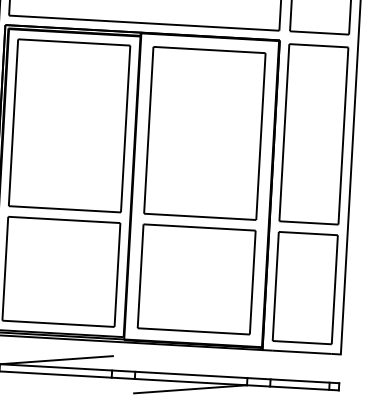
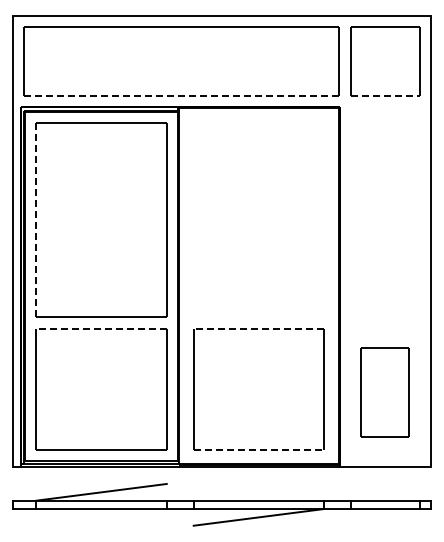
line: (144, 23) -> (181, 96), solid -> dashed
line: (319, 33) -> (385, 96), solid -> dashed
line: (13, 122) -> (36, 219), solid -> dashed
part: (204, 133) -> (258, 219), removed
part: (314, 133) -> (385, 213), removed
line: (64, 220) -> (101, 329), solid -> dashed
line: (199, 227) -> (258, 329), solid -> dashed
part: (305, 287) -> (385, 392), size x0.7
line: (194, 331) -> (259, 450), solid -> dashed

